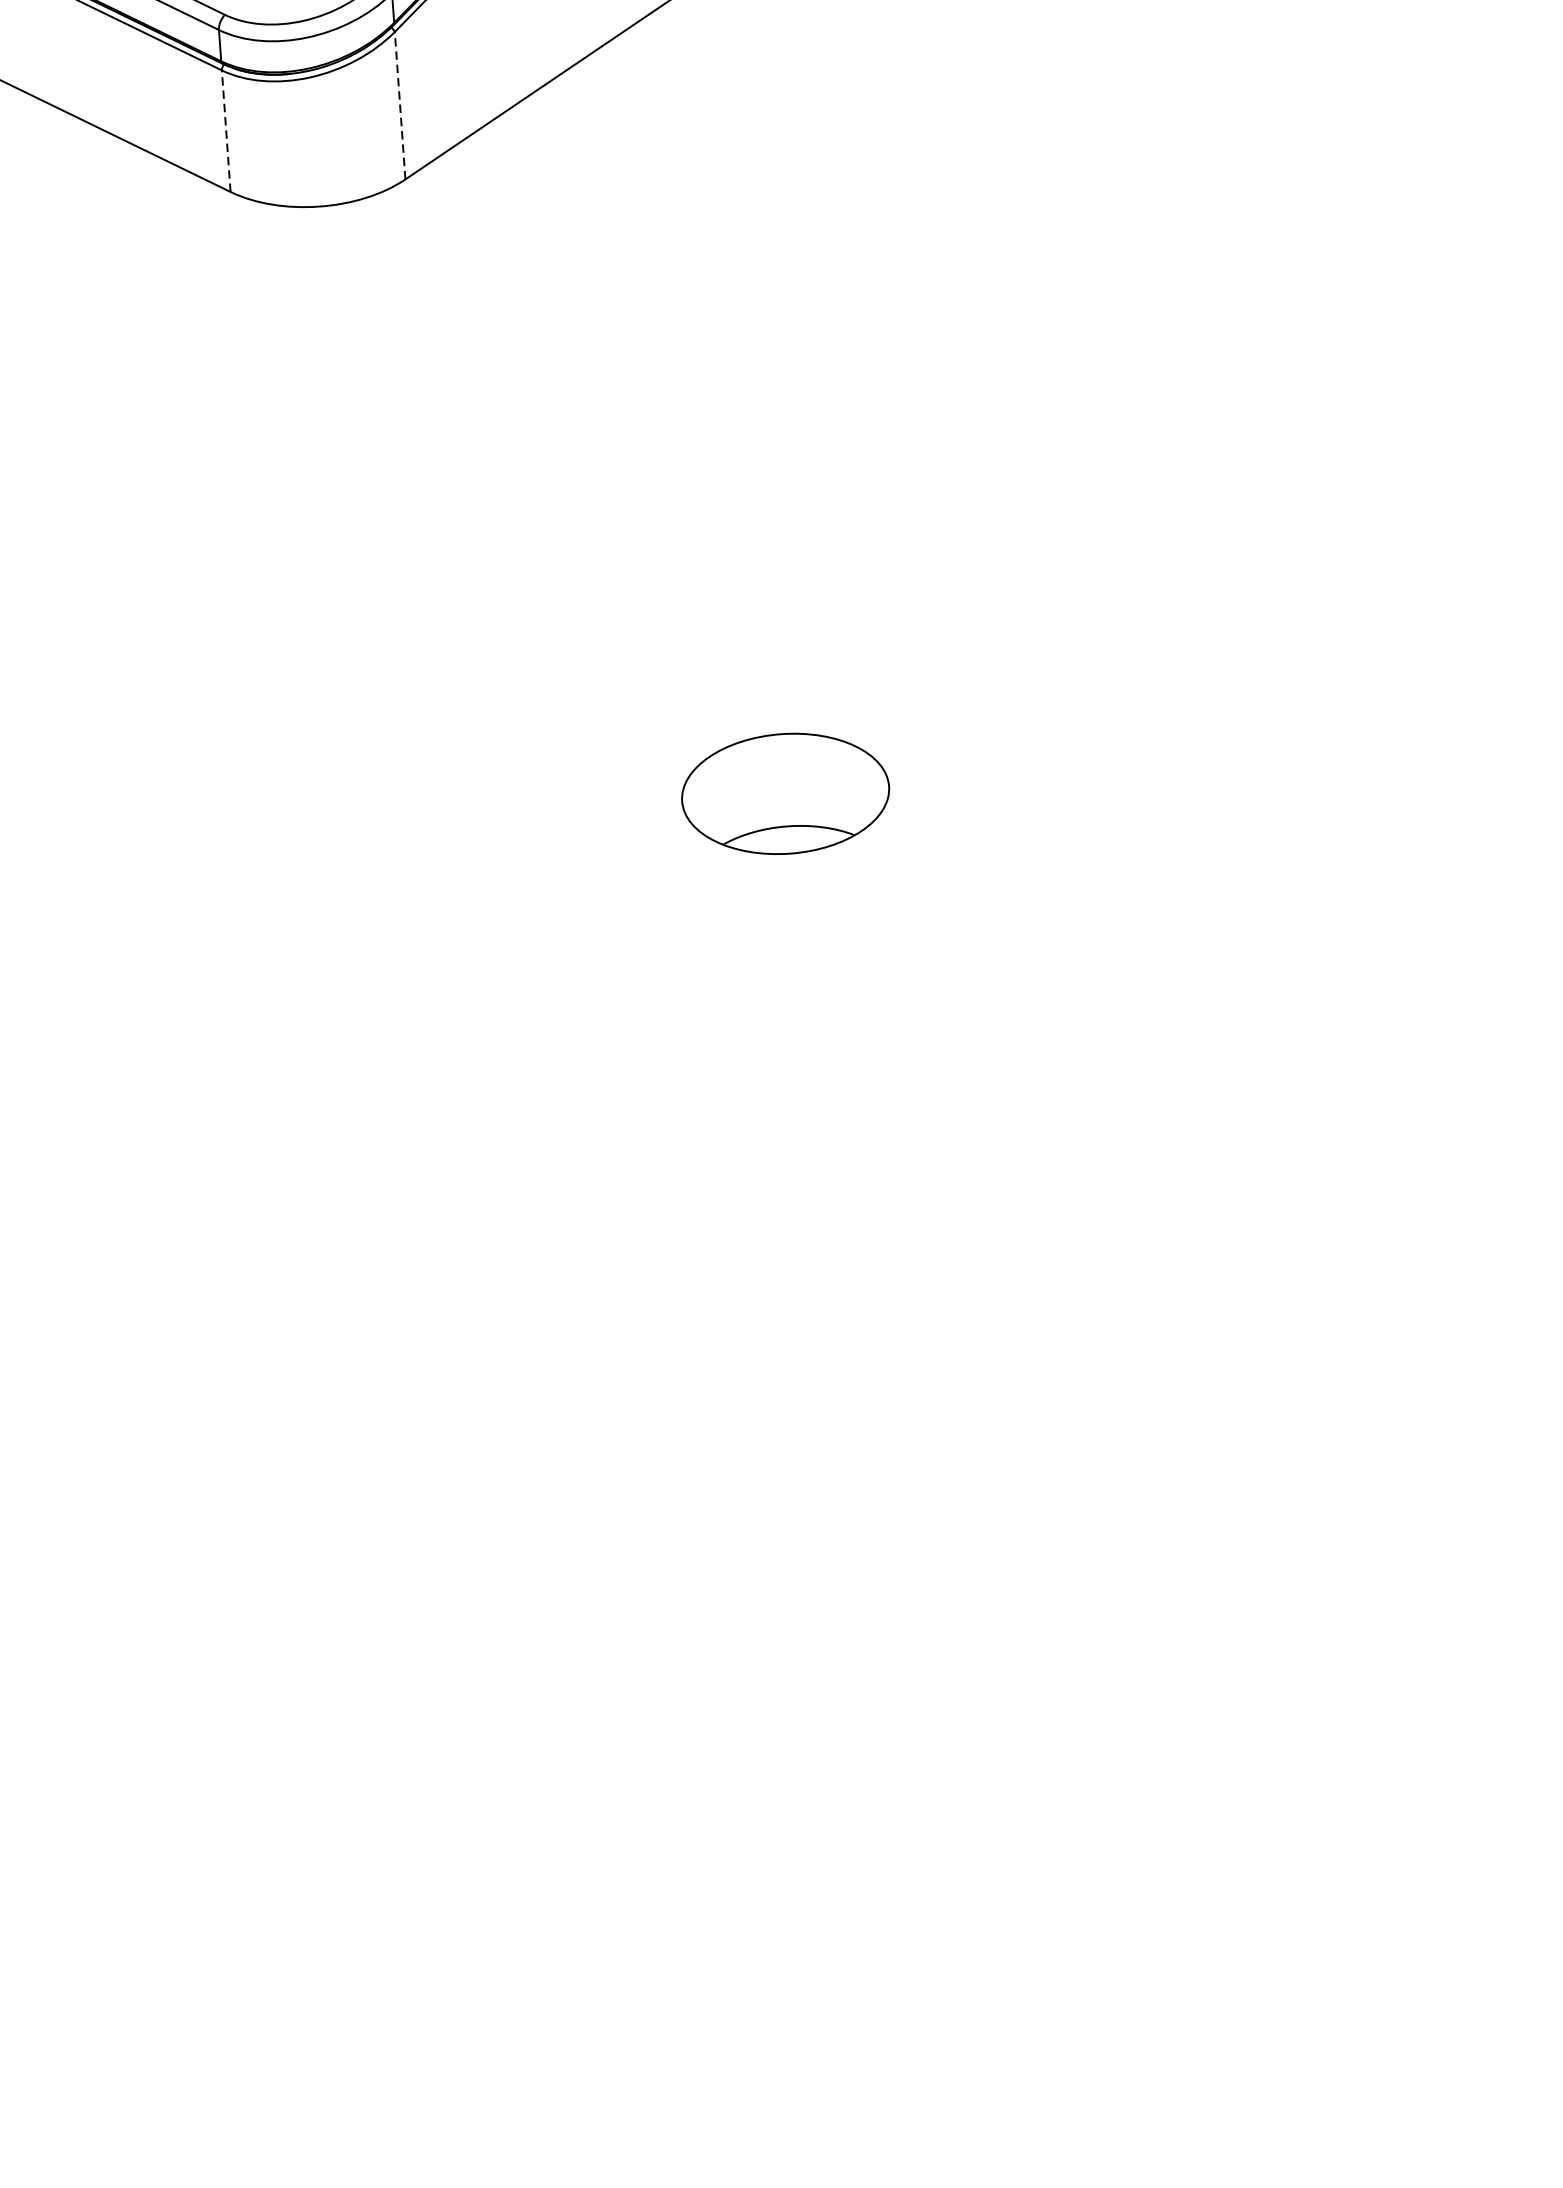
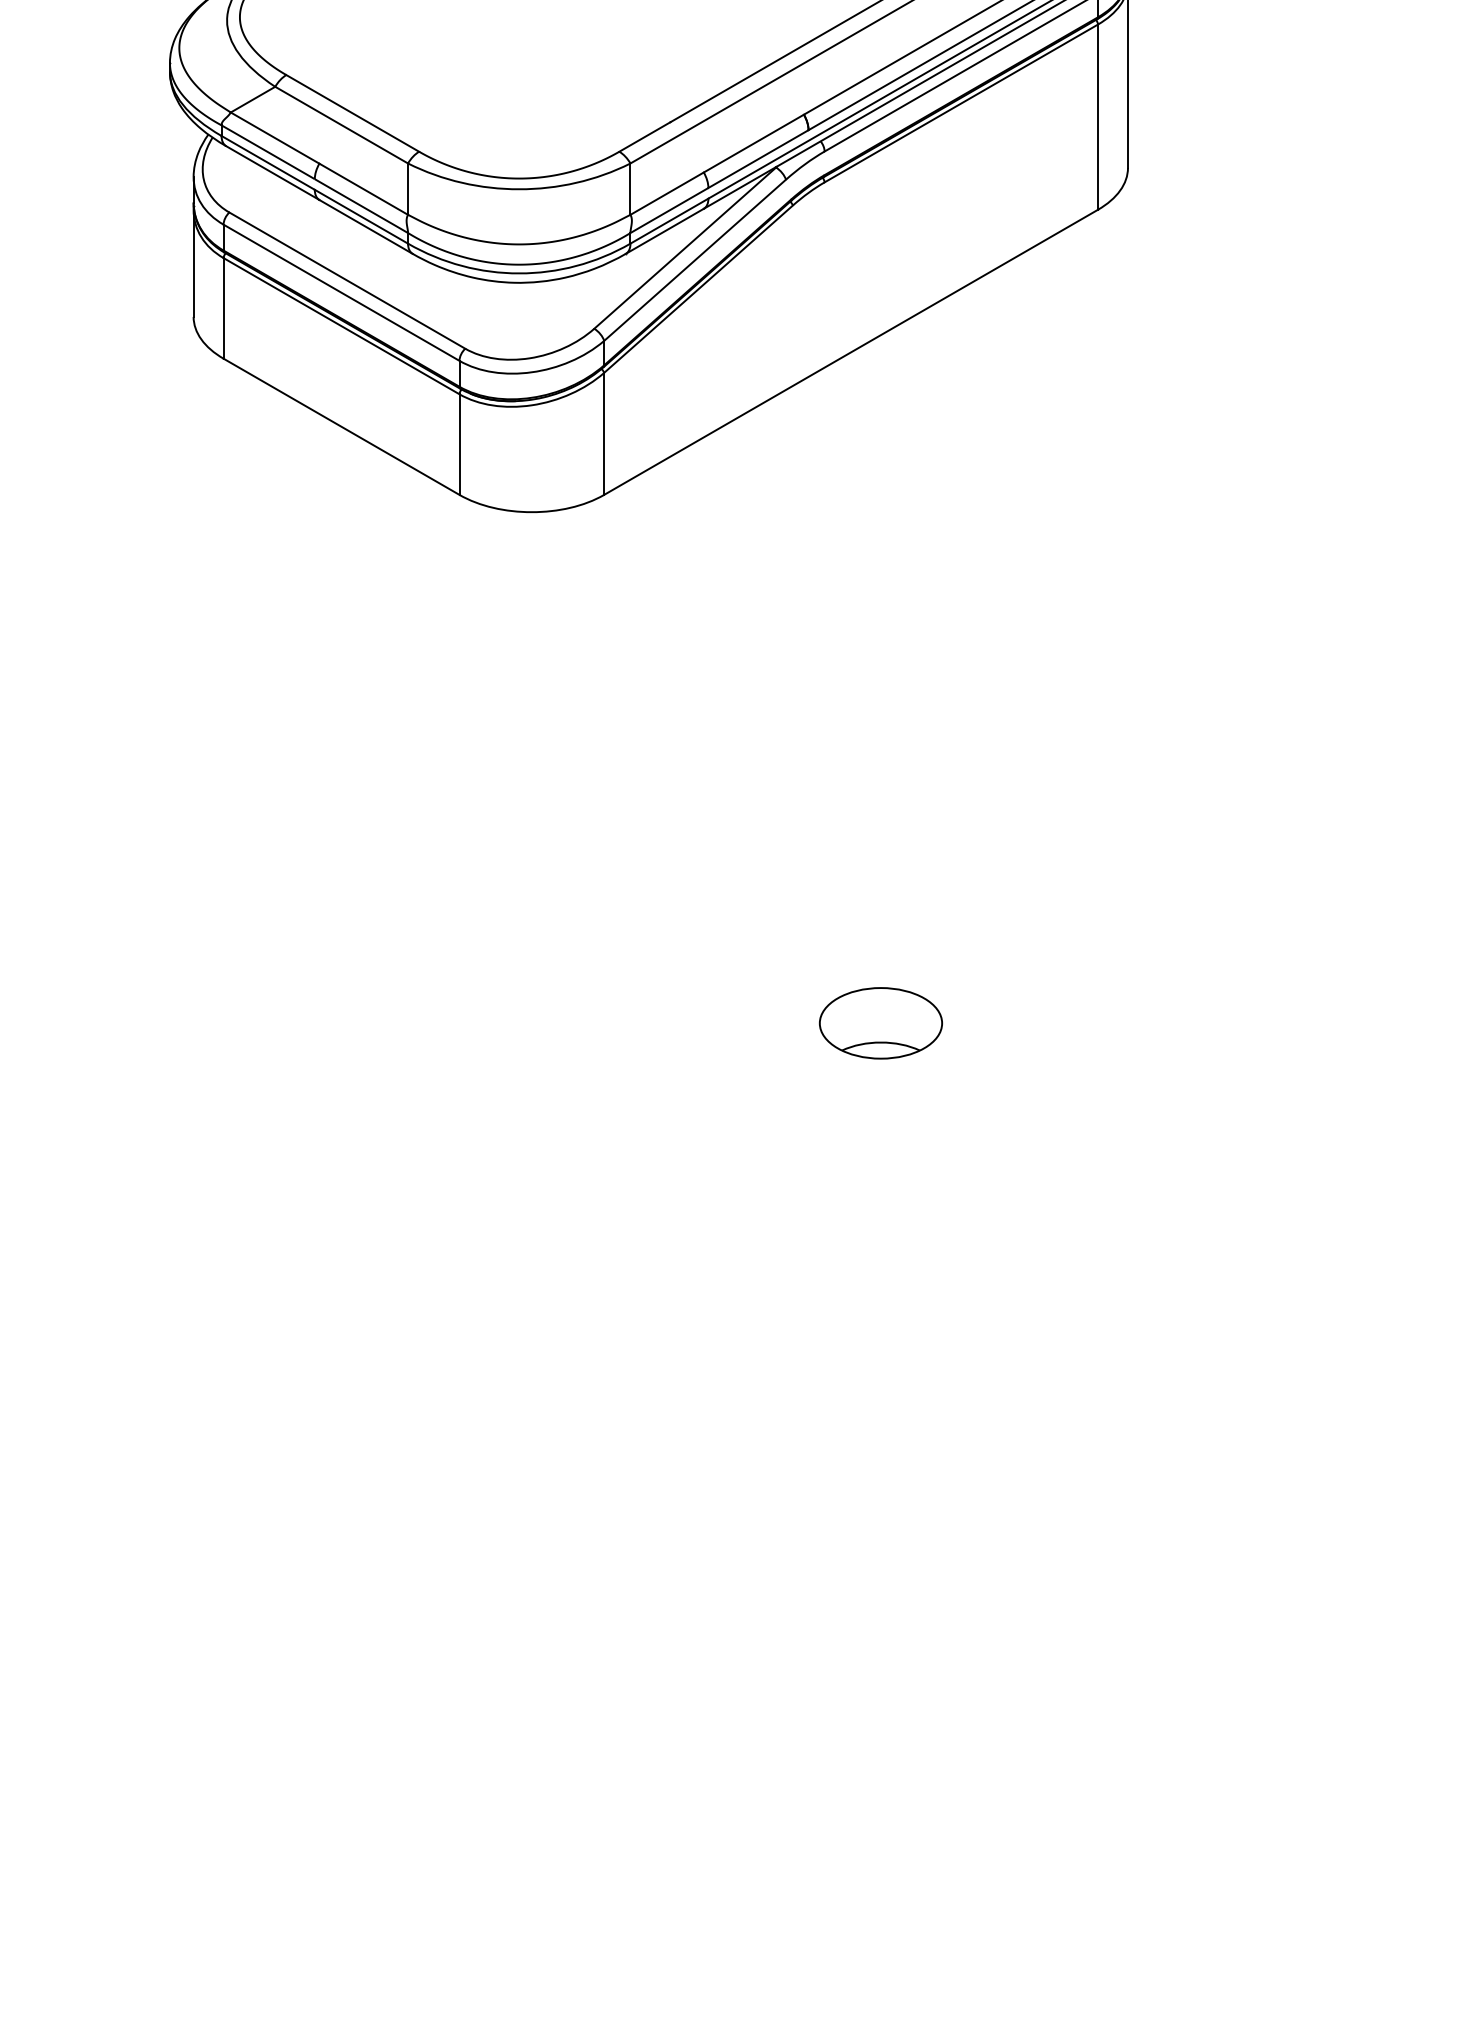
line: (400, 105) -> (604, 433), dashed -> solid
line: (226, 131) -> (459, 444), dashed -> solid
part: (785, 794) -> (880, 1023), size x0.71

